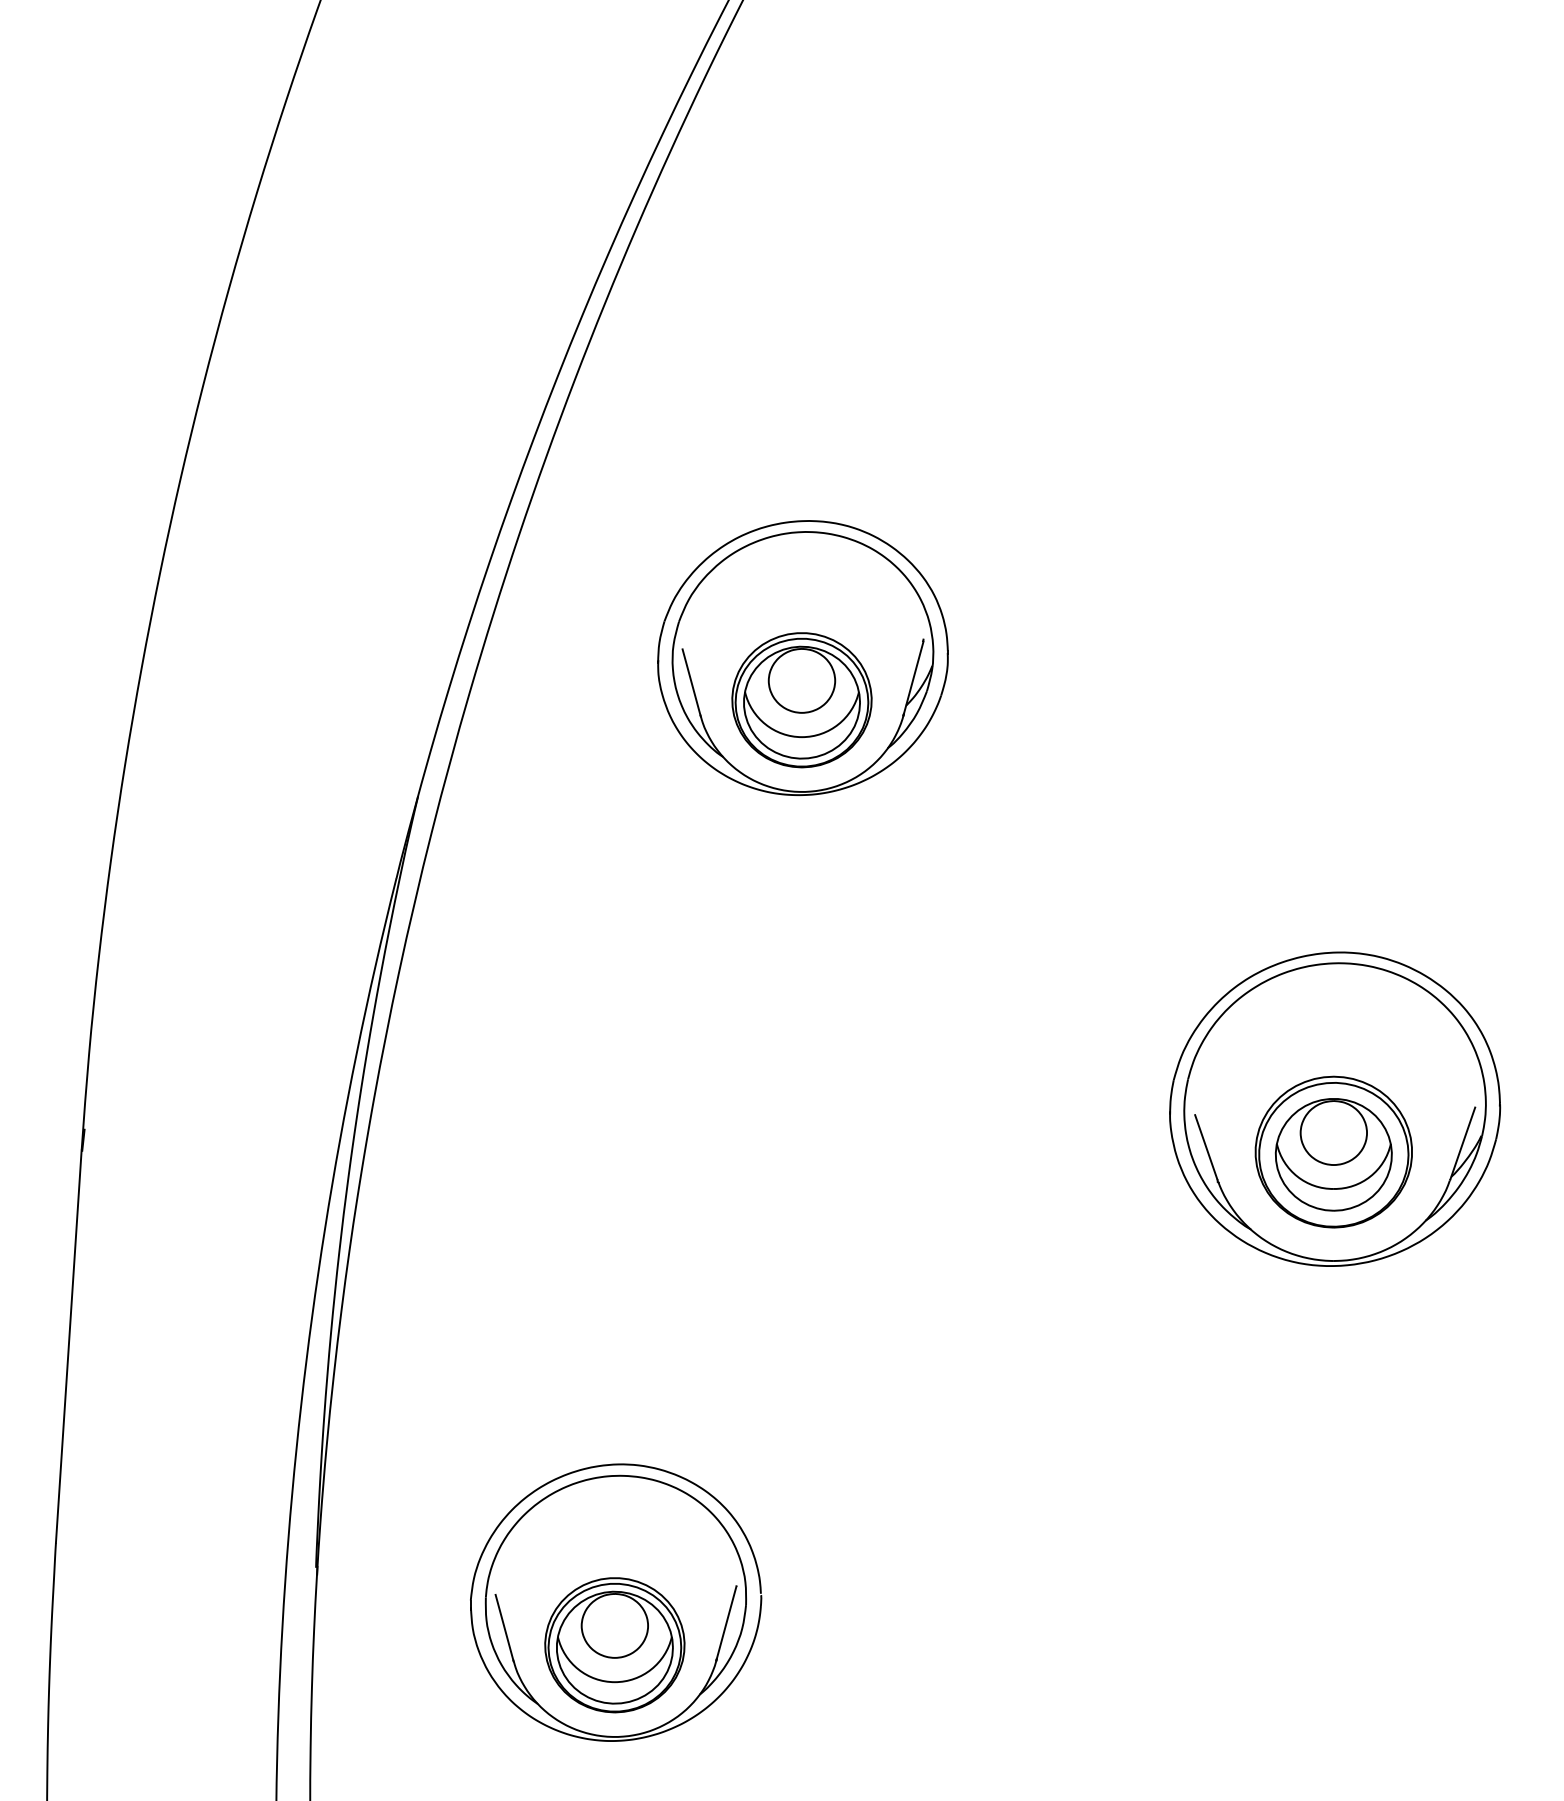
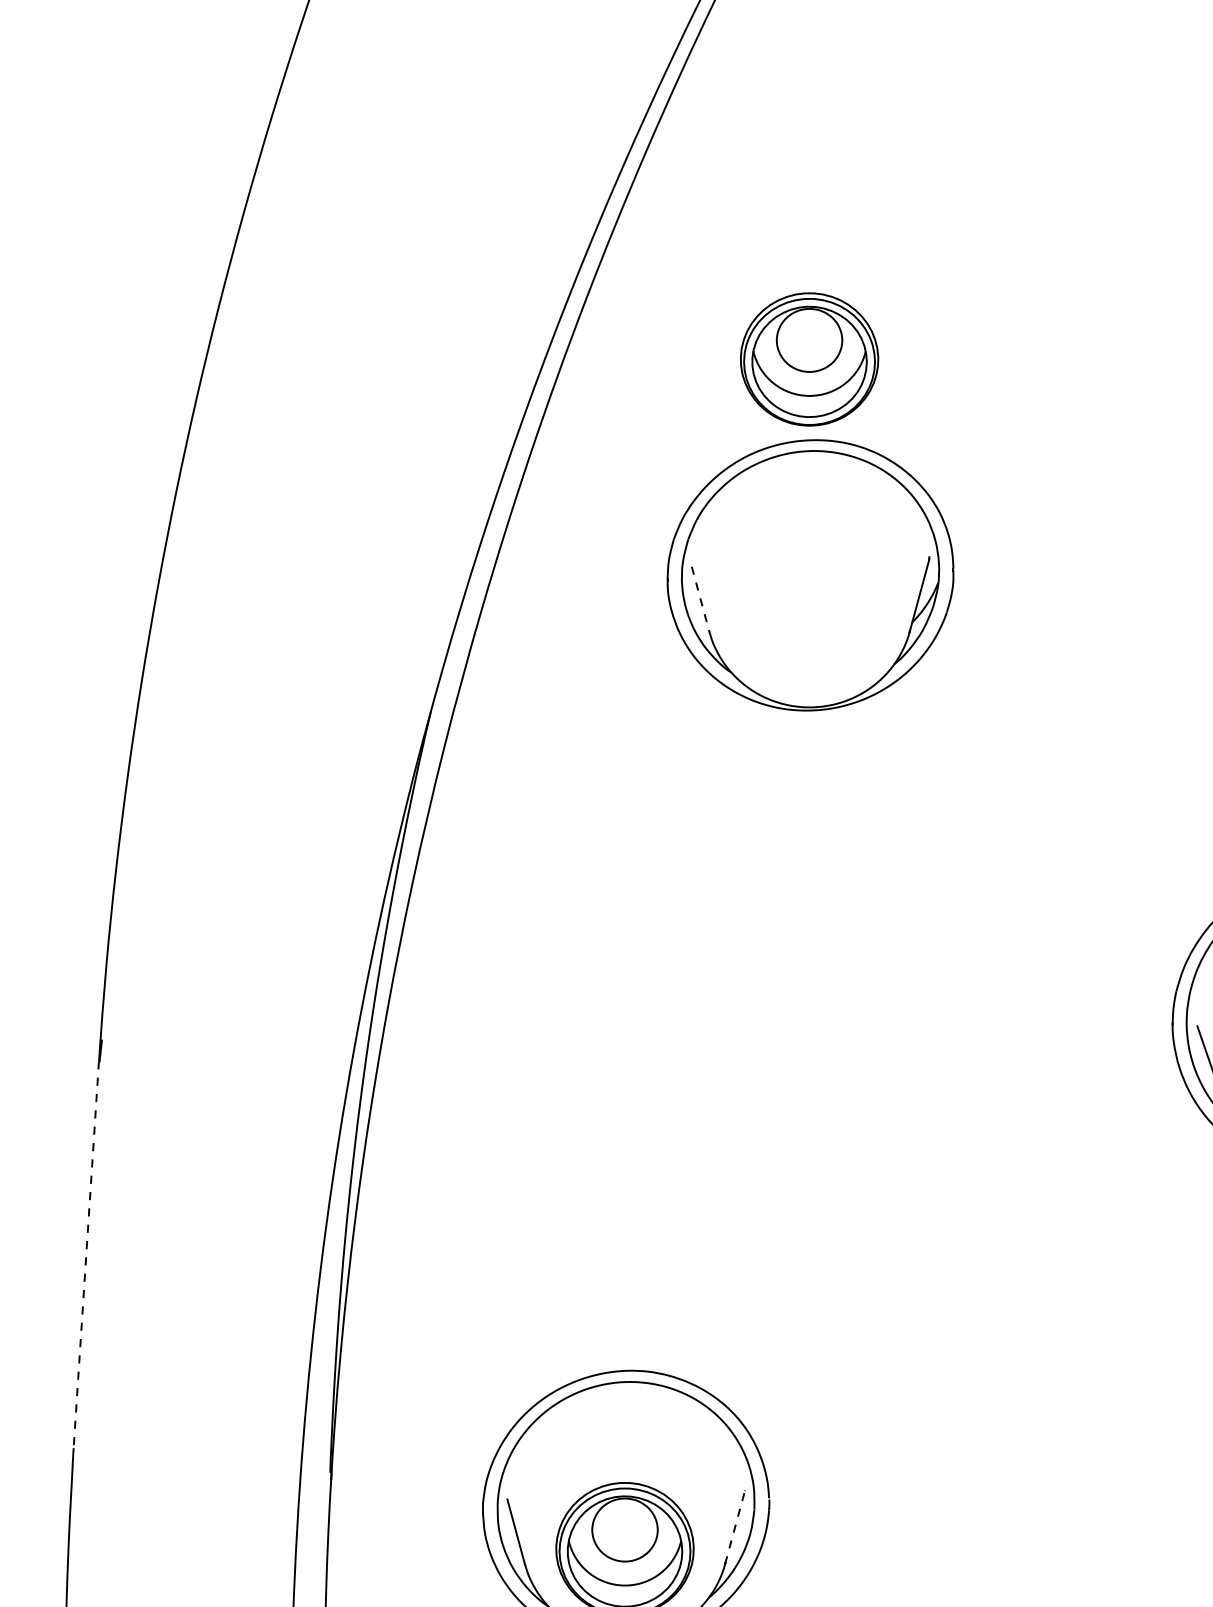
line: (691, 682) -> (700, 599), solid -> dashed
part: (801, 700) -> (809, 359), moved
line: (68, 1347) -> (86, 1255), solid -> dashed
line: (726, 1623) -> (735, 1527), solid -> dashed

